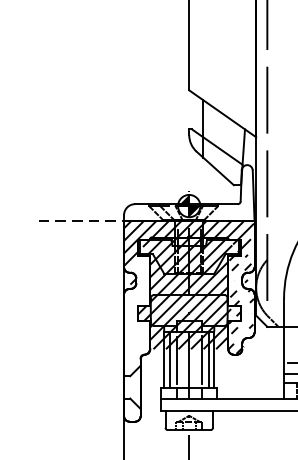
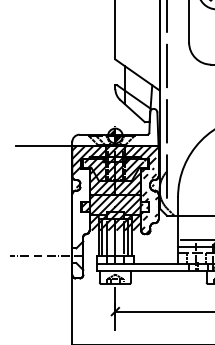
line: (81, 220) -> (44, 145), dashed -> solid
line: (85, 386) -> (46, 255), added

